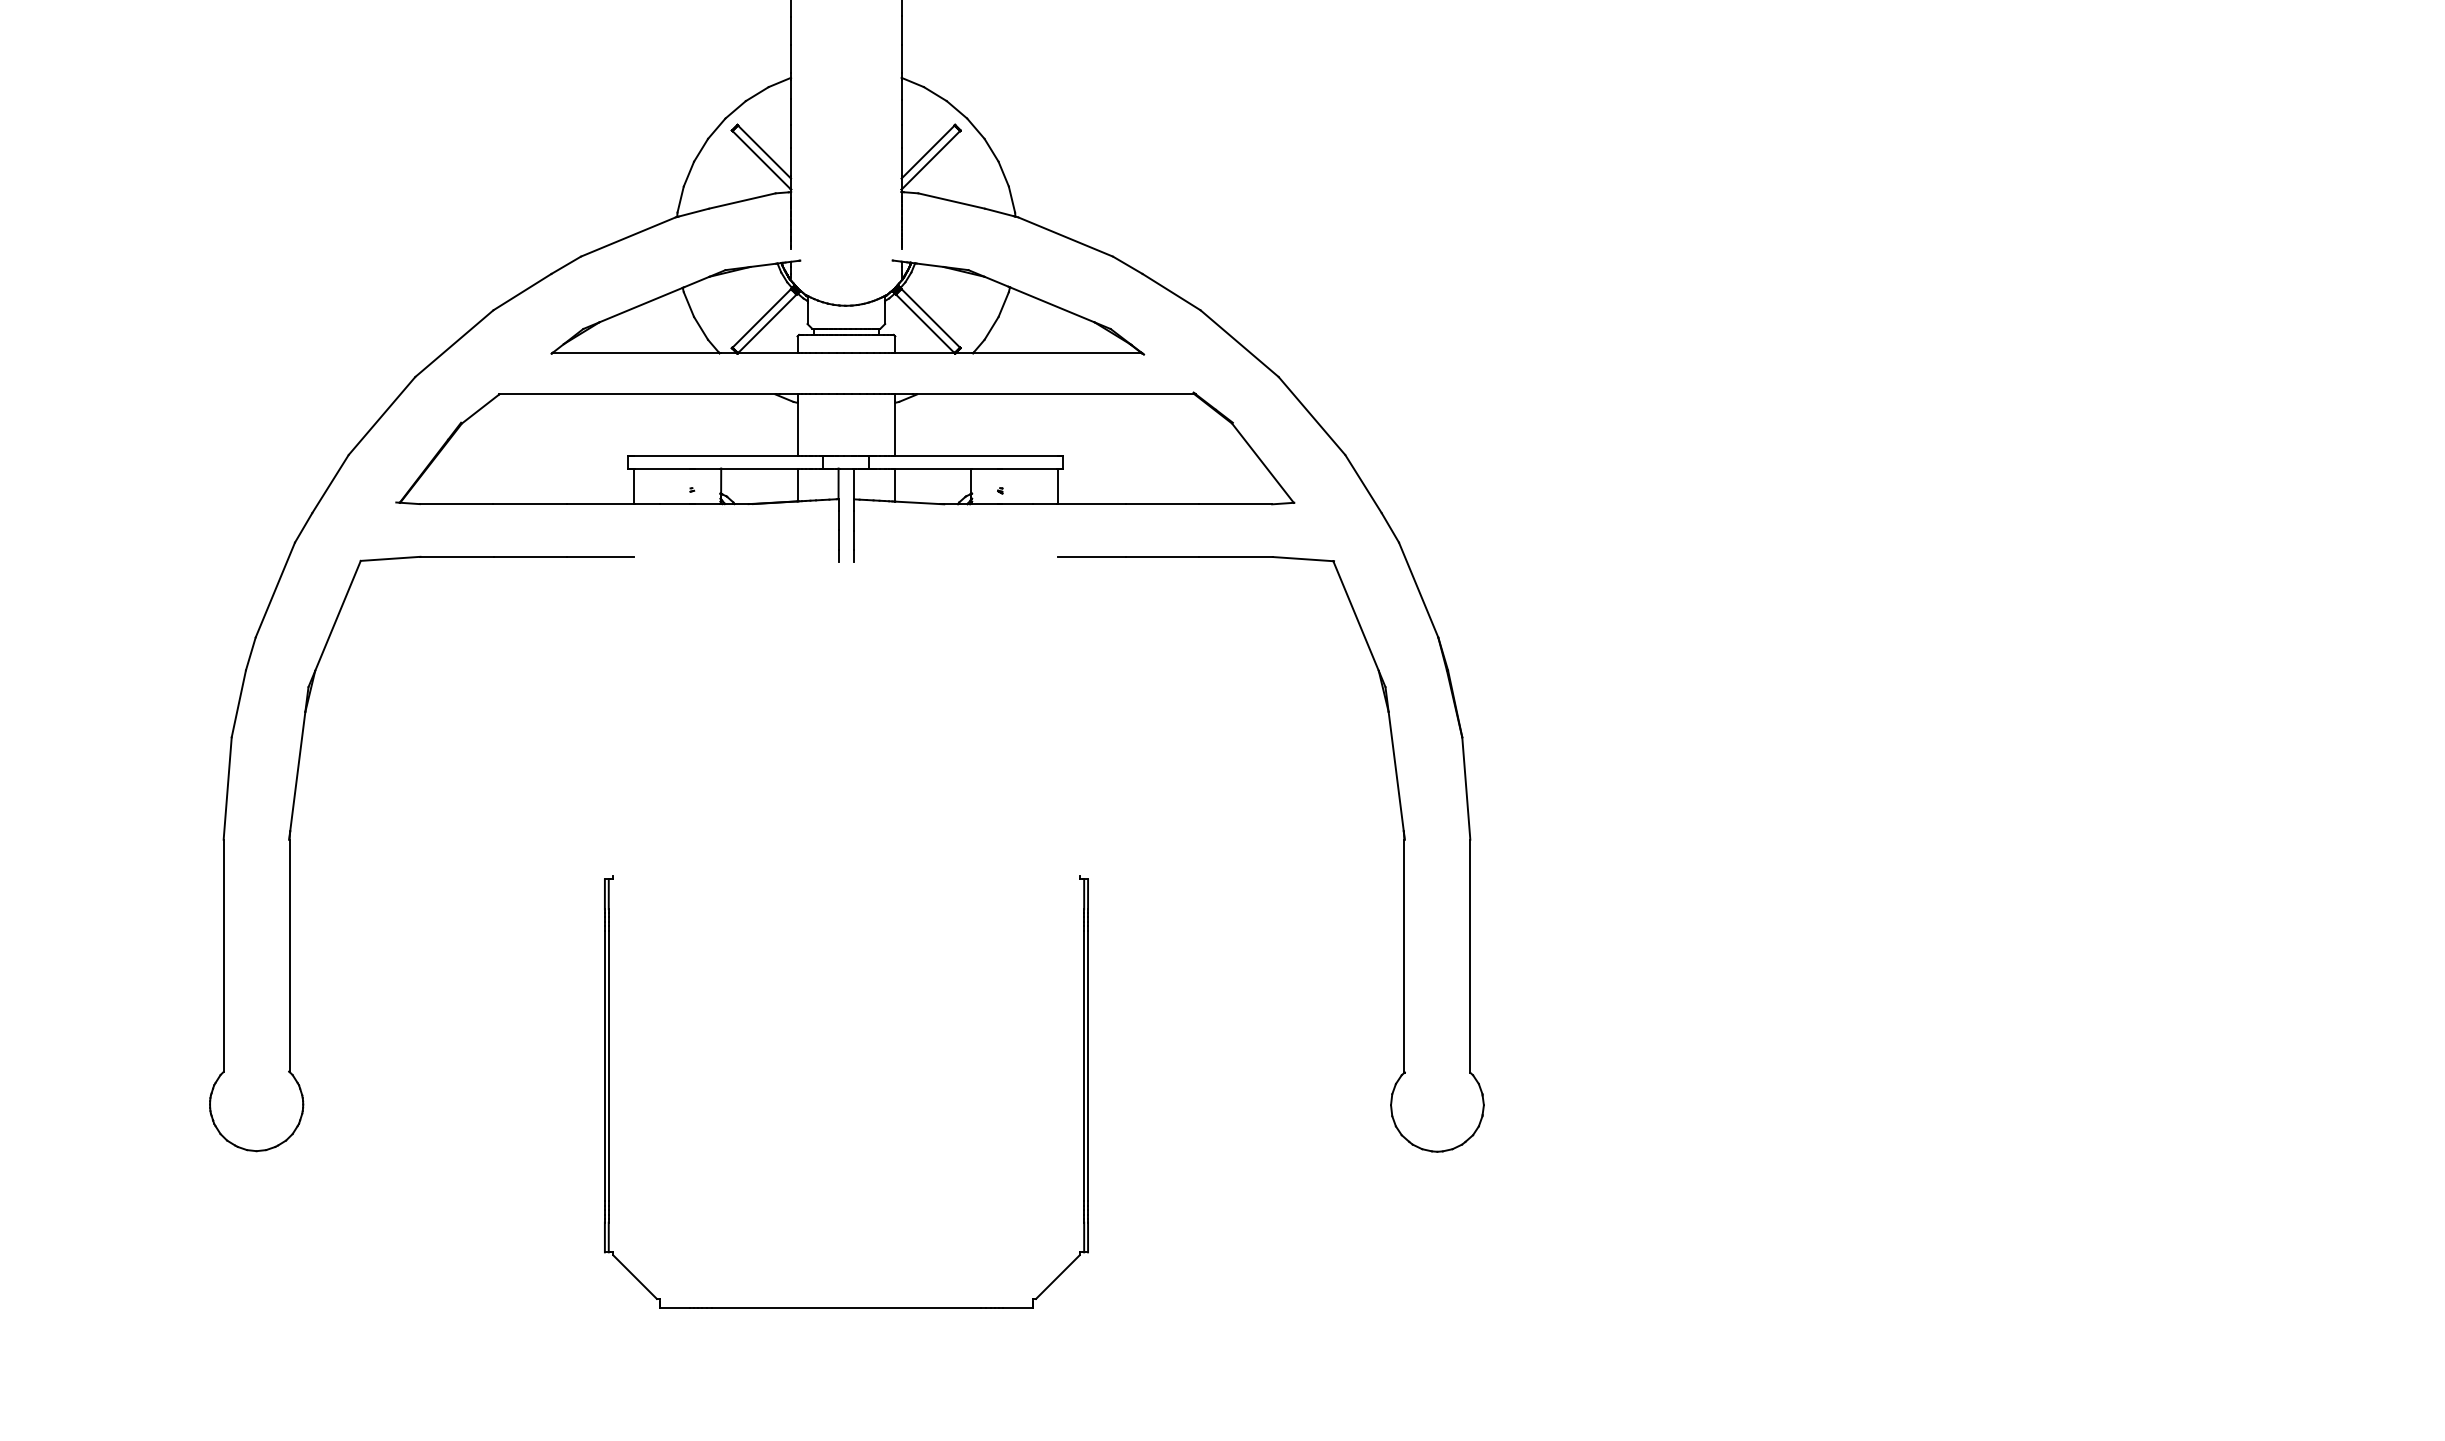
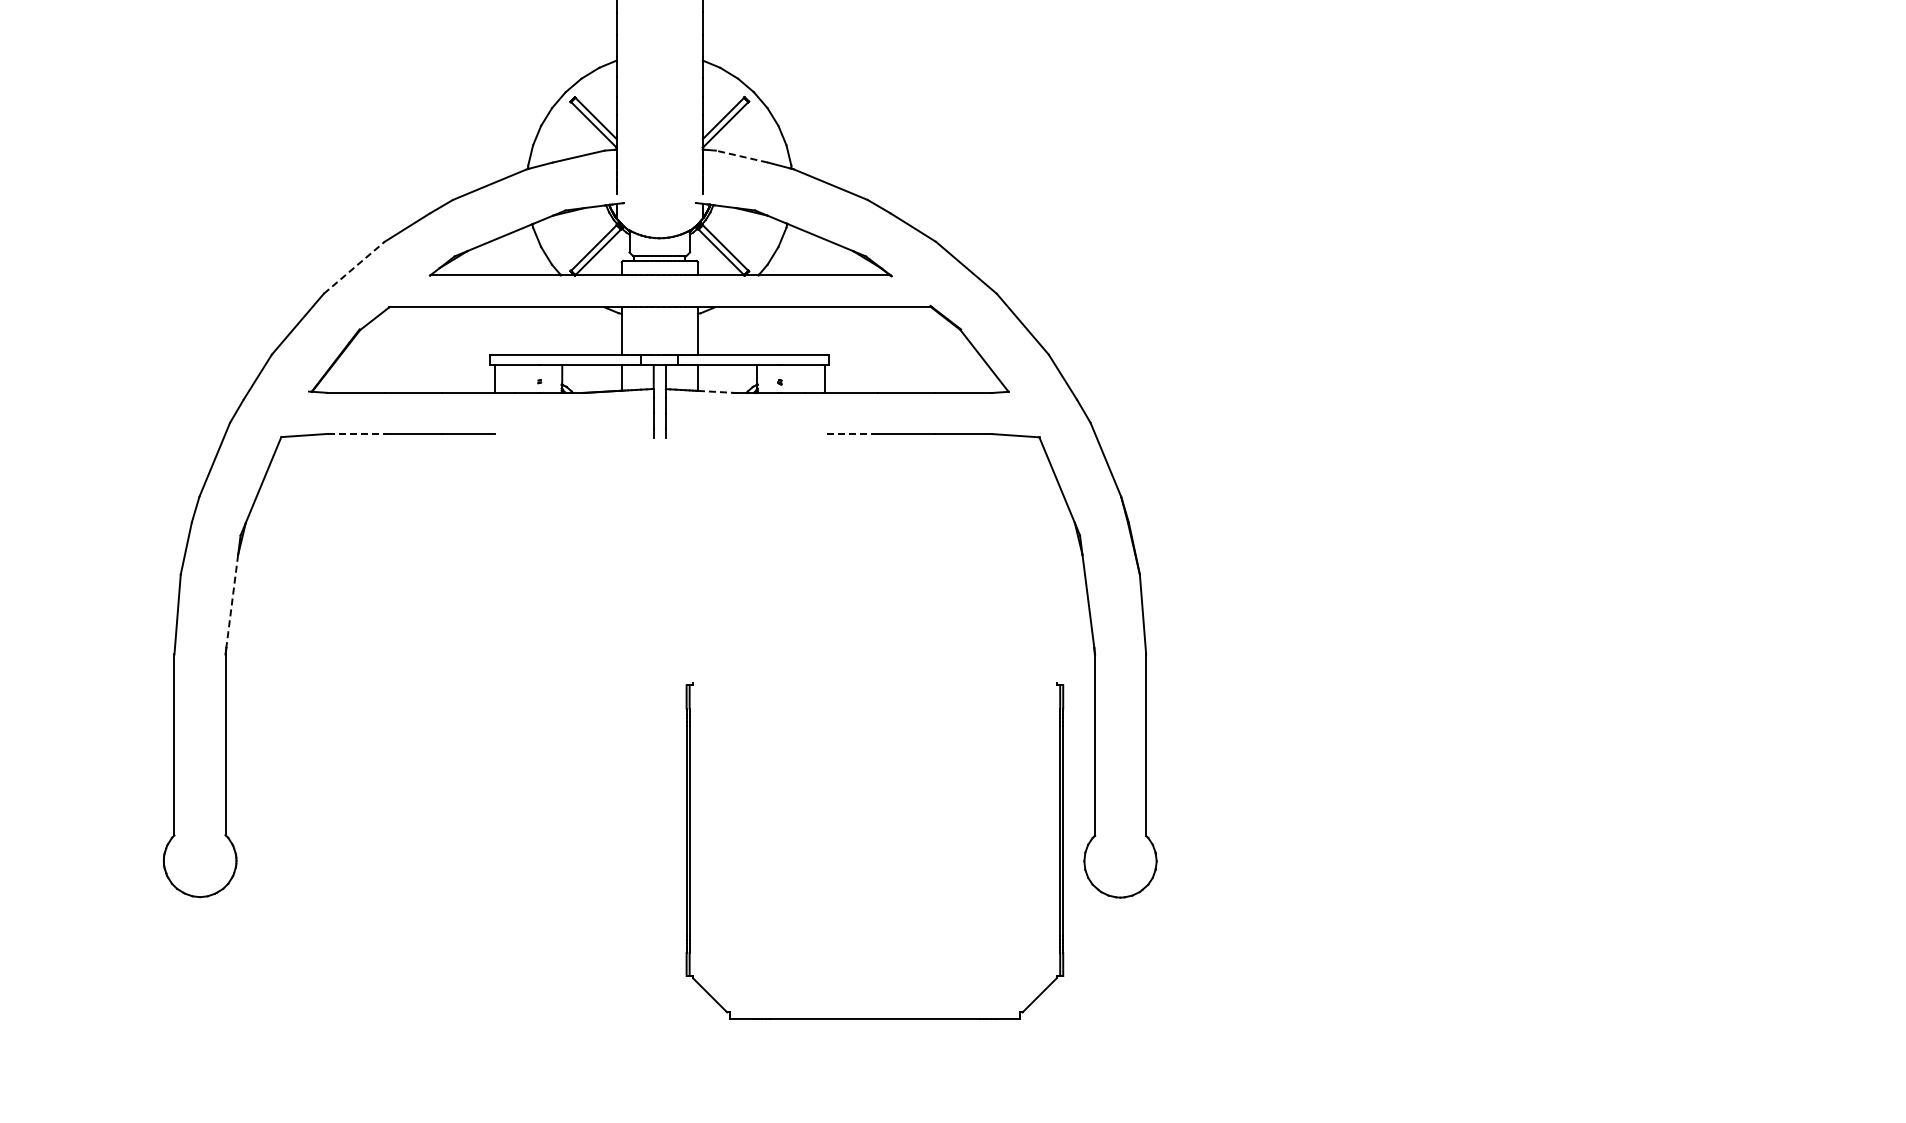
line: (951, 200) -> (741, 156), solid -> dashed
line: (454, 343) -> (354, 267), solid -> dashed
line: (920, 502) -> (717, 391), solid -> dashed
line: (457, 556) -> (356, 433), solid -> dashed
line: (1090, 557) -> (850, 434), solid -> dashed
line: (298, 771) -> (232, 601), solid -> dashed
part: (845, 1306) -> (874, 1018), moved

